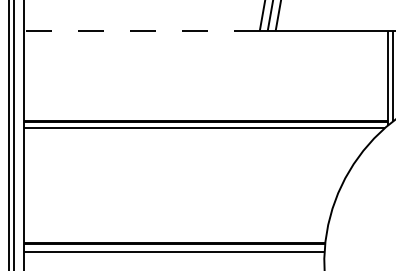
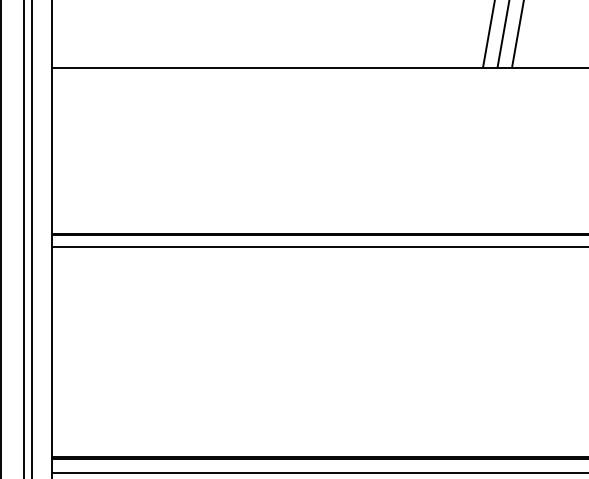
line: (141, 30) -> (266, 67), dashed -> solid

